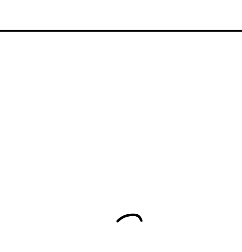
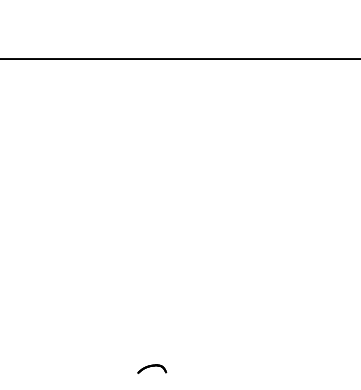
part: (129, 217) -> (152, 368), size x0.7

